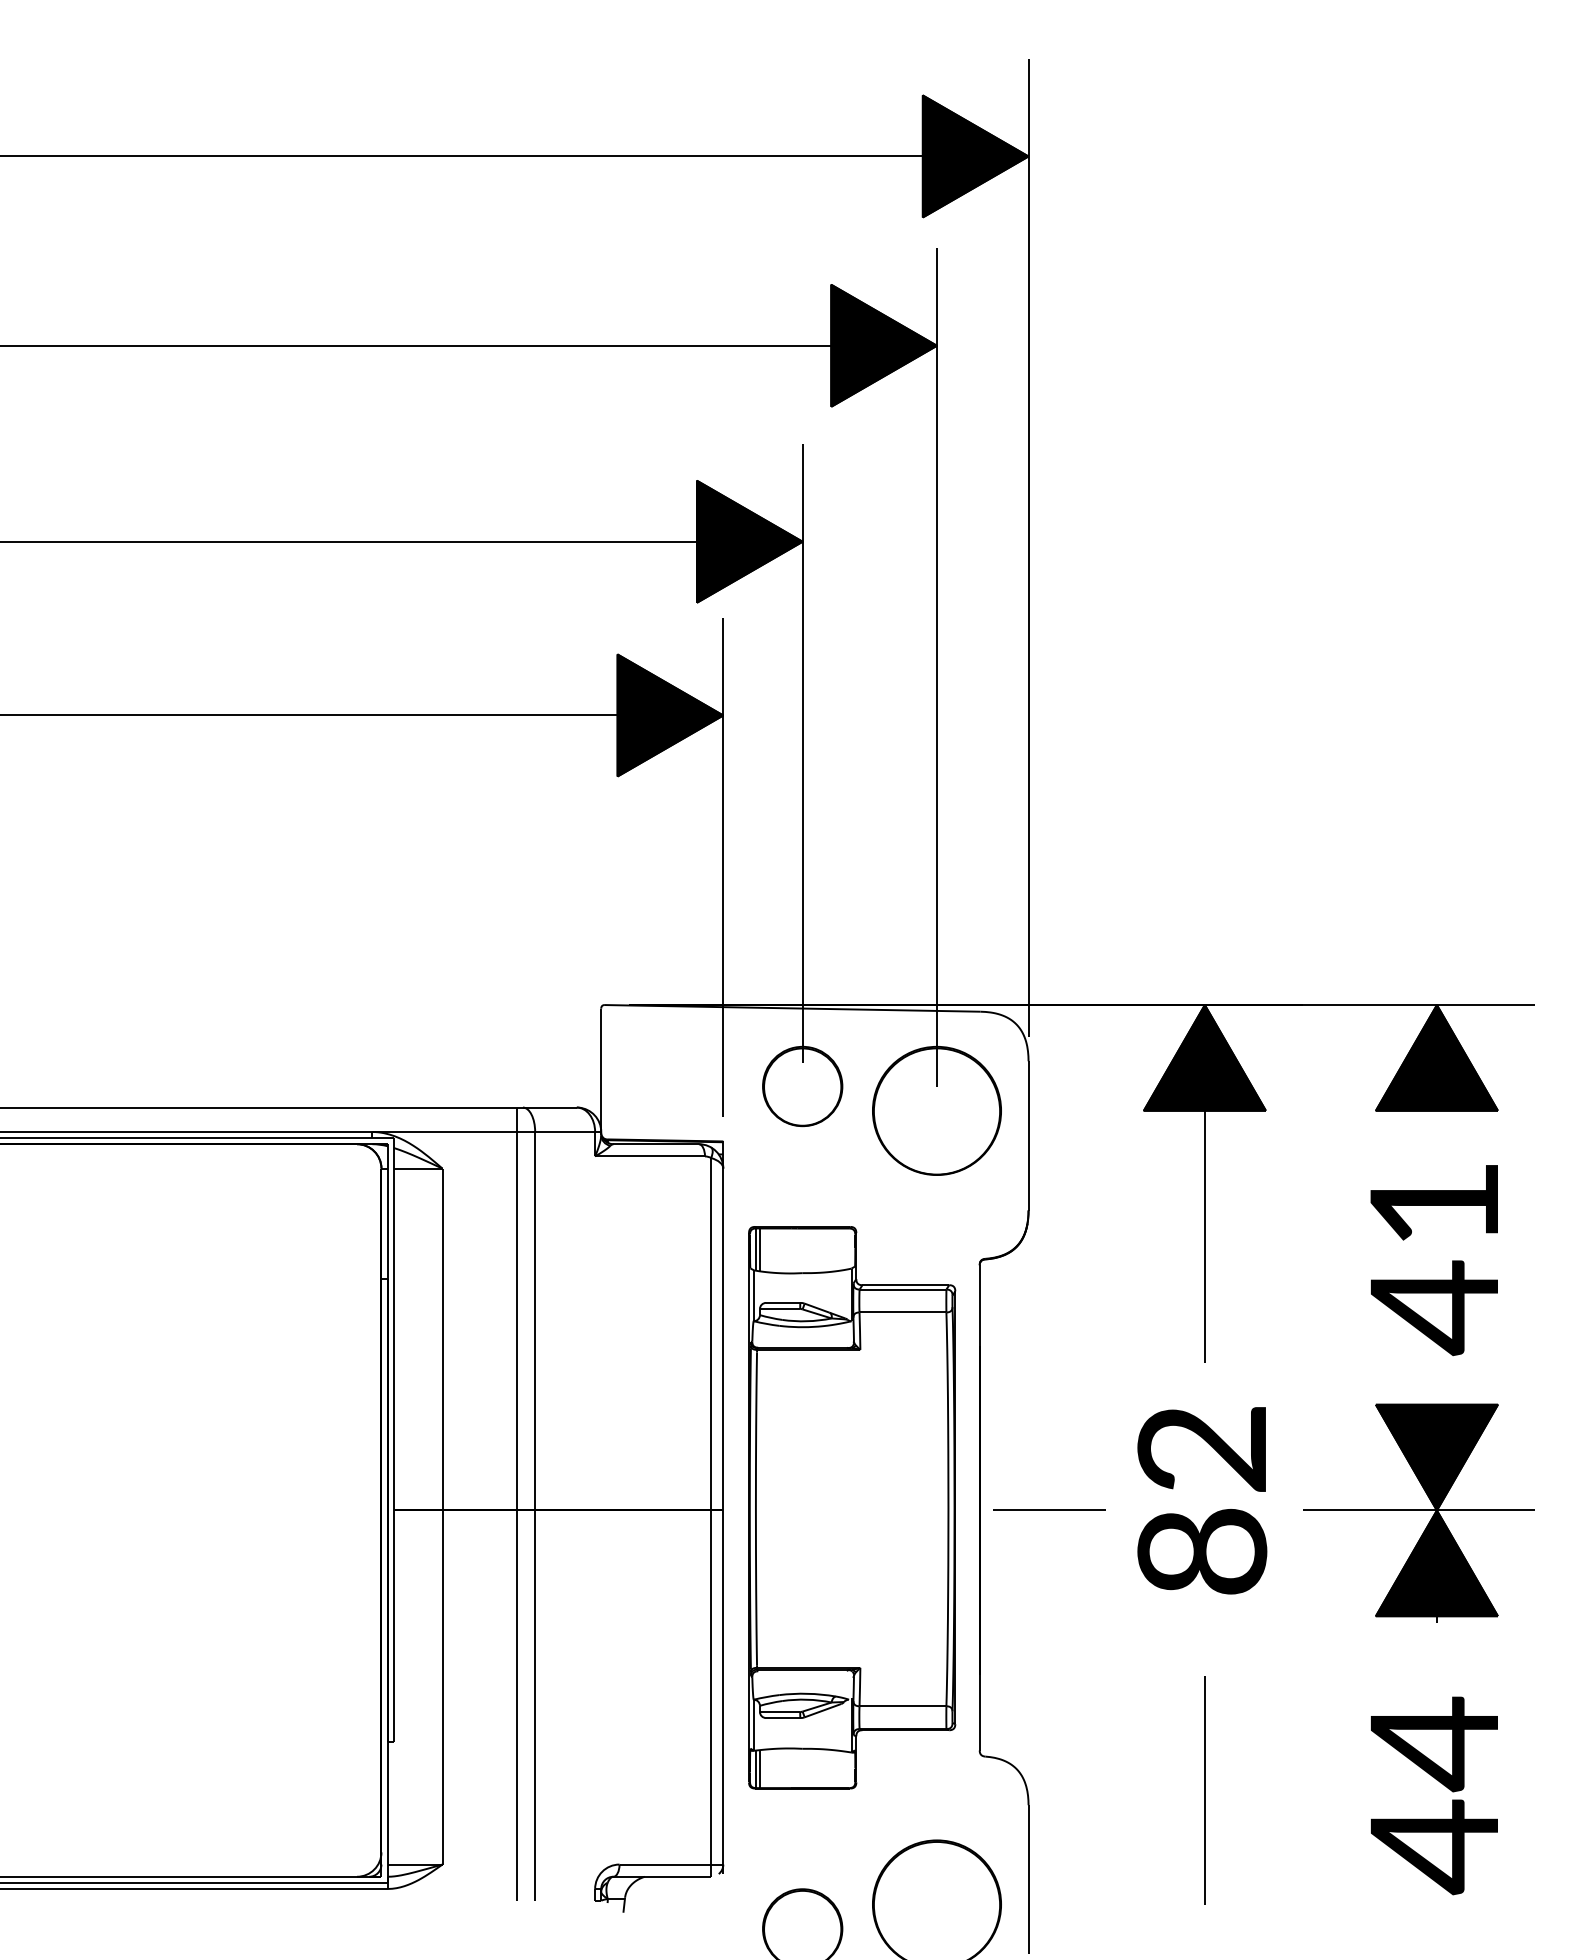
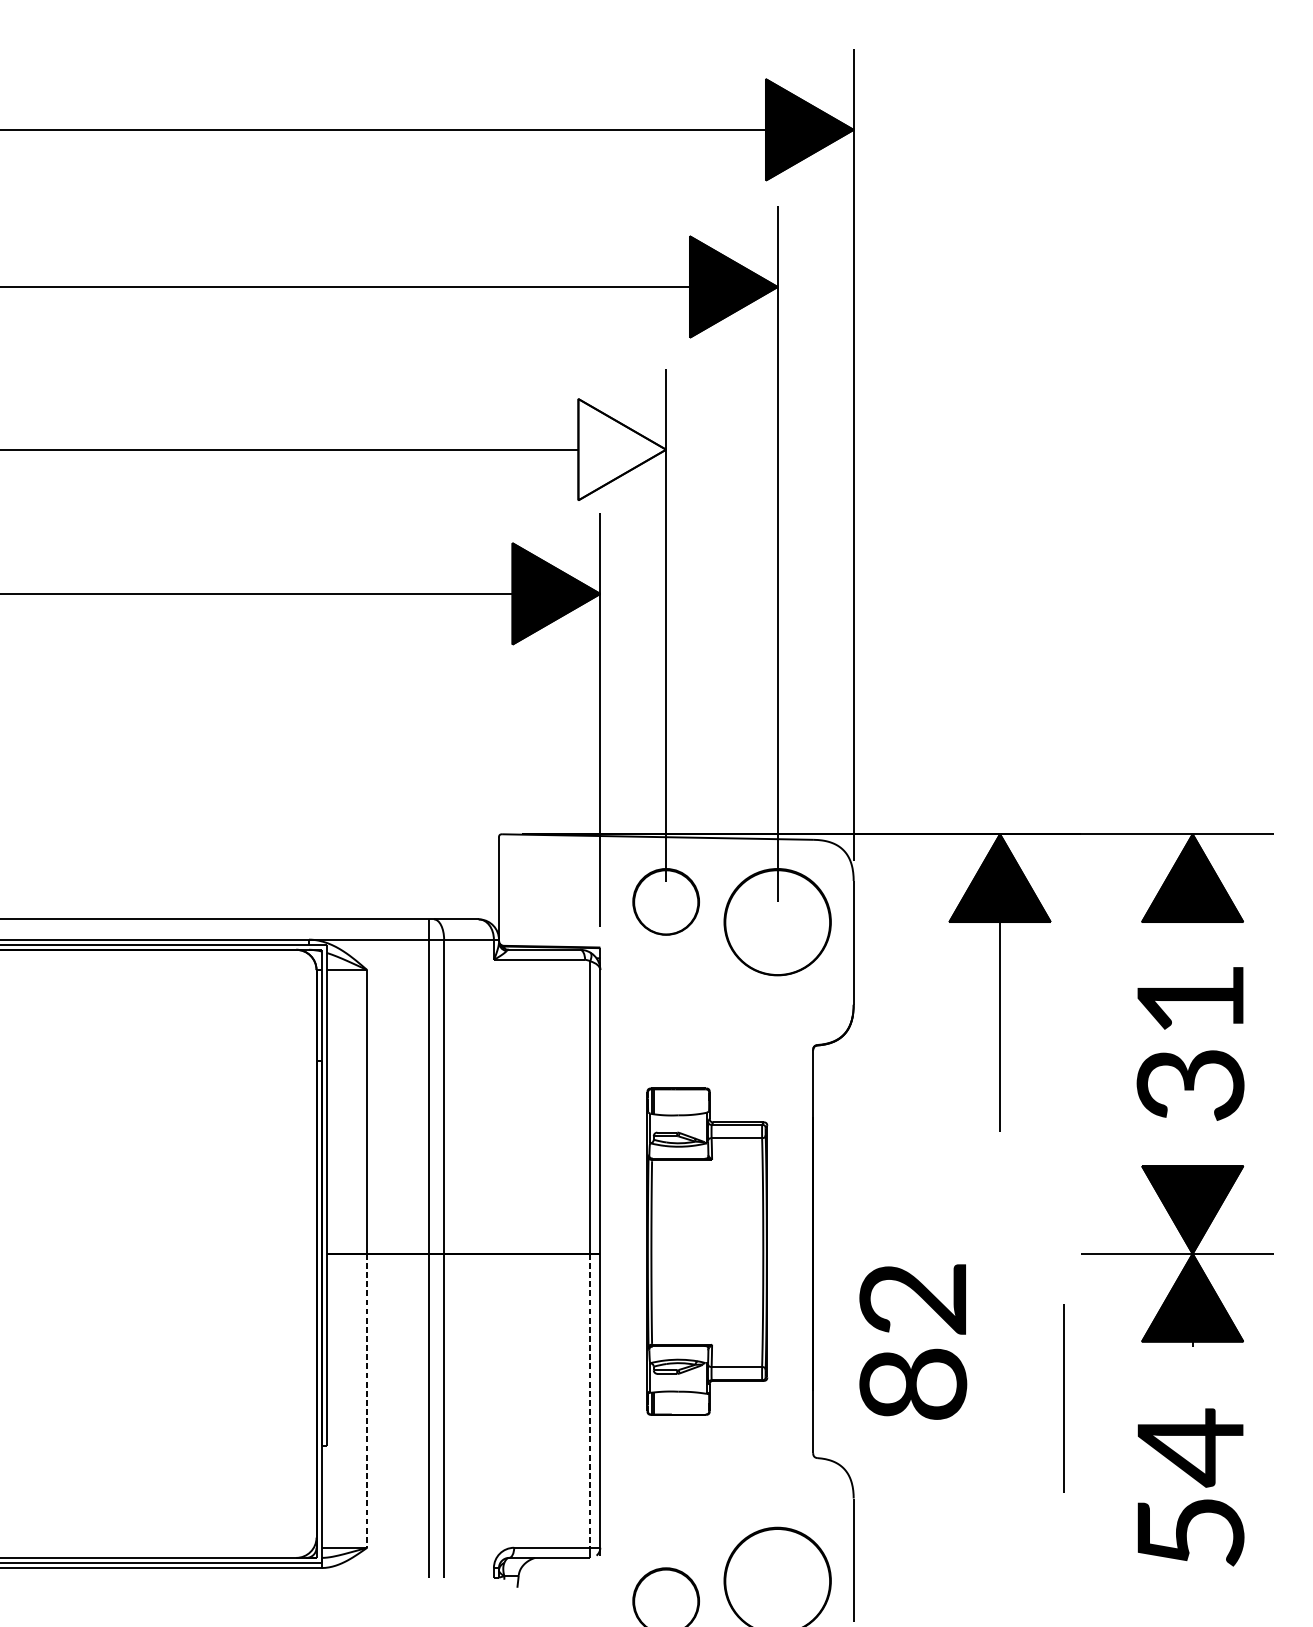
fill: (749, 541) -> (622, 449), removed
text: (1434, 1308) -> (1190, 1086), 41 -> 31
text: (1202, 1500) -> (913, 1341), moved
part: (852, 1507) -> (707, 1251), size x0.7
line: (1049, 1509) -> (871, 1253), removed
line: (442, 1688) -> (367, 1401), solid -> dashed
line: (711, 1688) -> (590, 1401), solid -> dashed
line: (1204, 1790) -> (1063, 1398), moved
text: (1434, 1847) -> (1190, 1533), 44 -> 54

